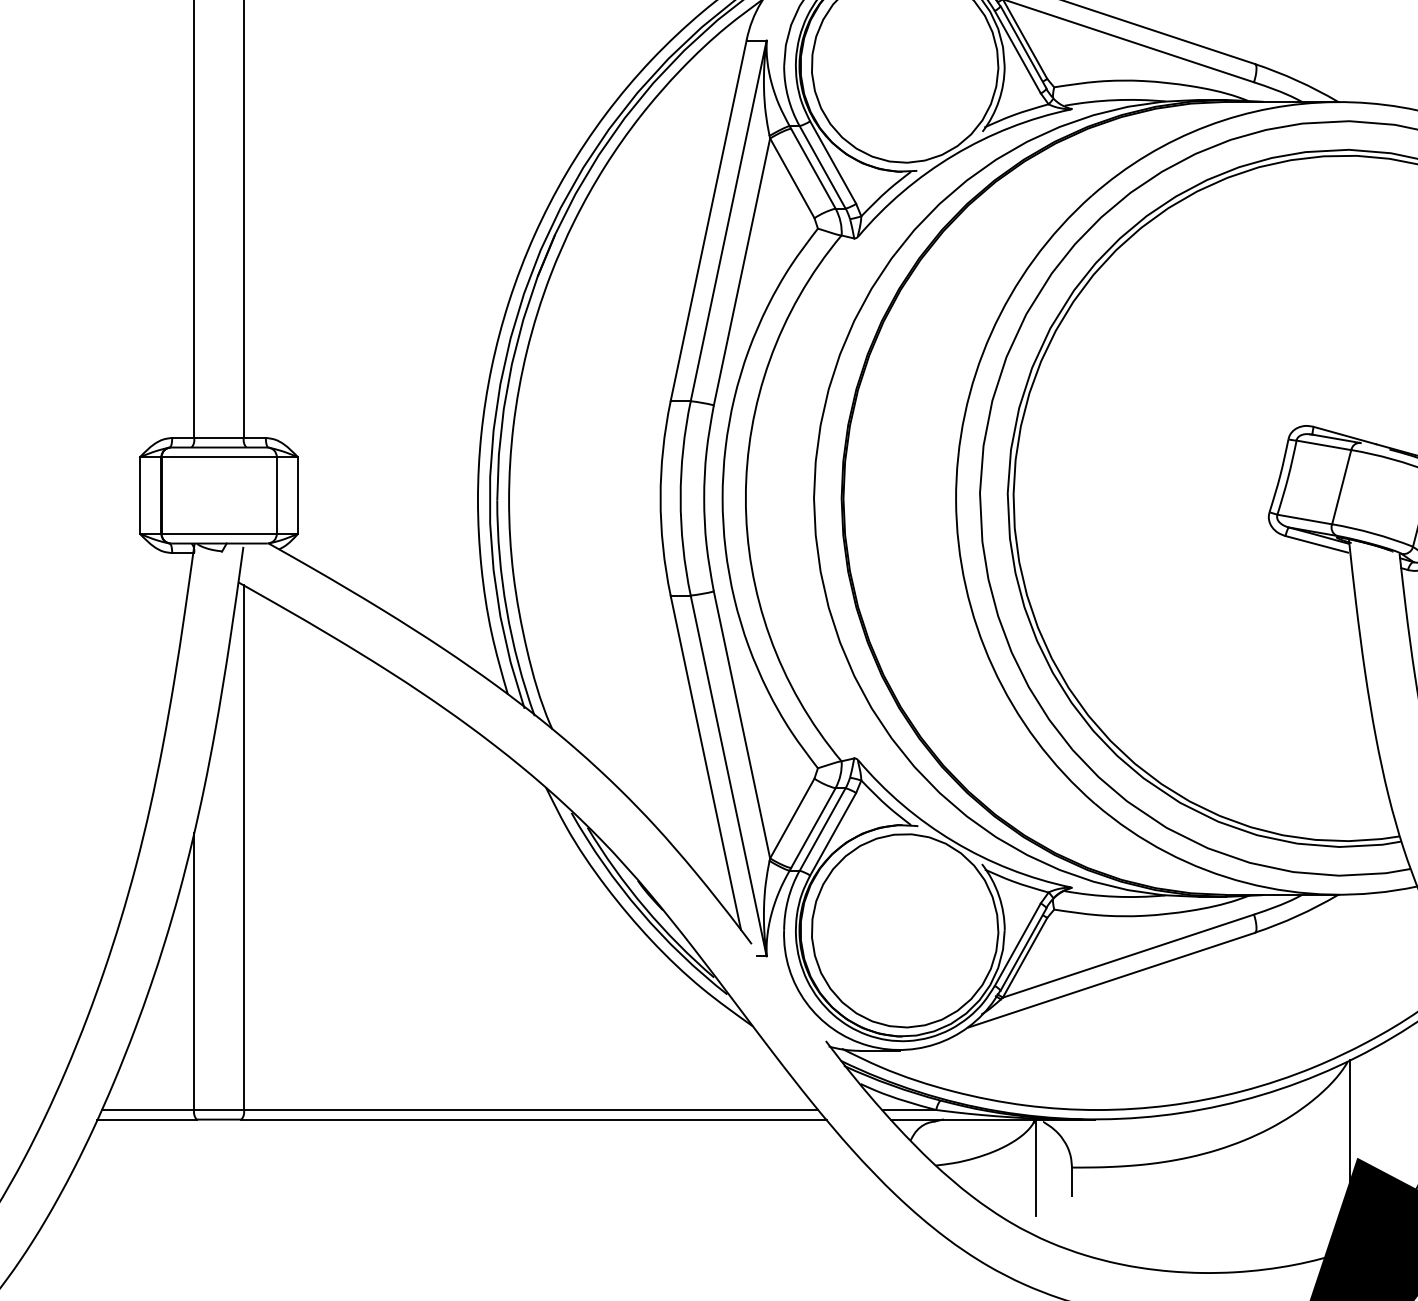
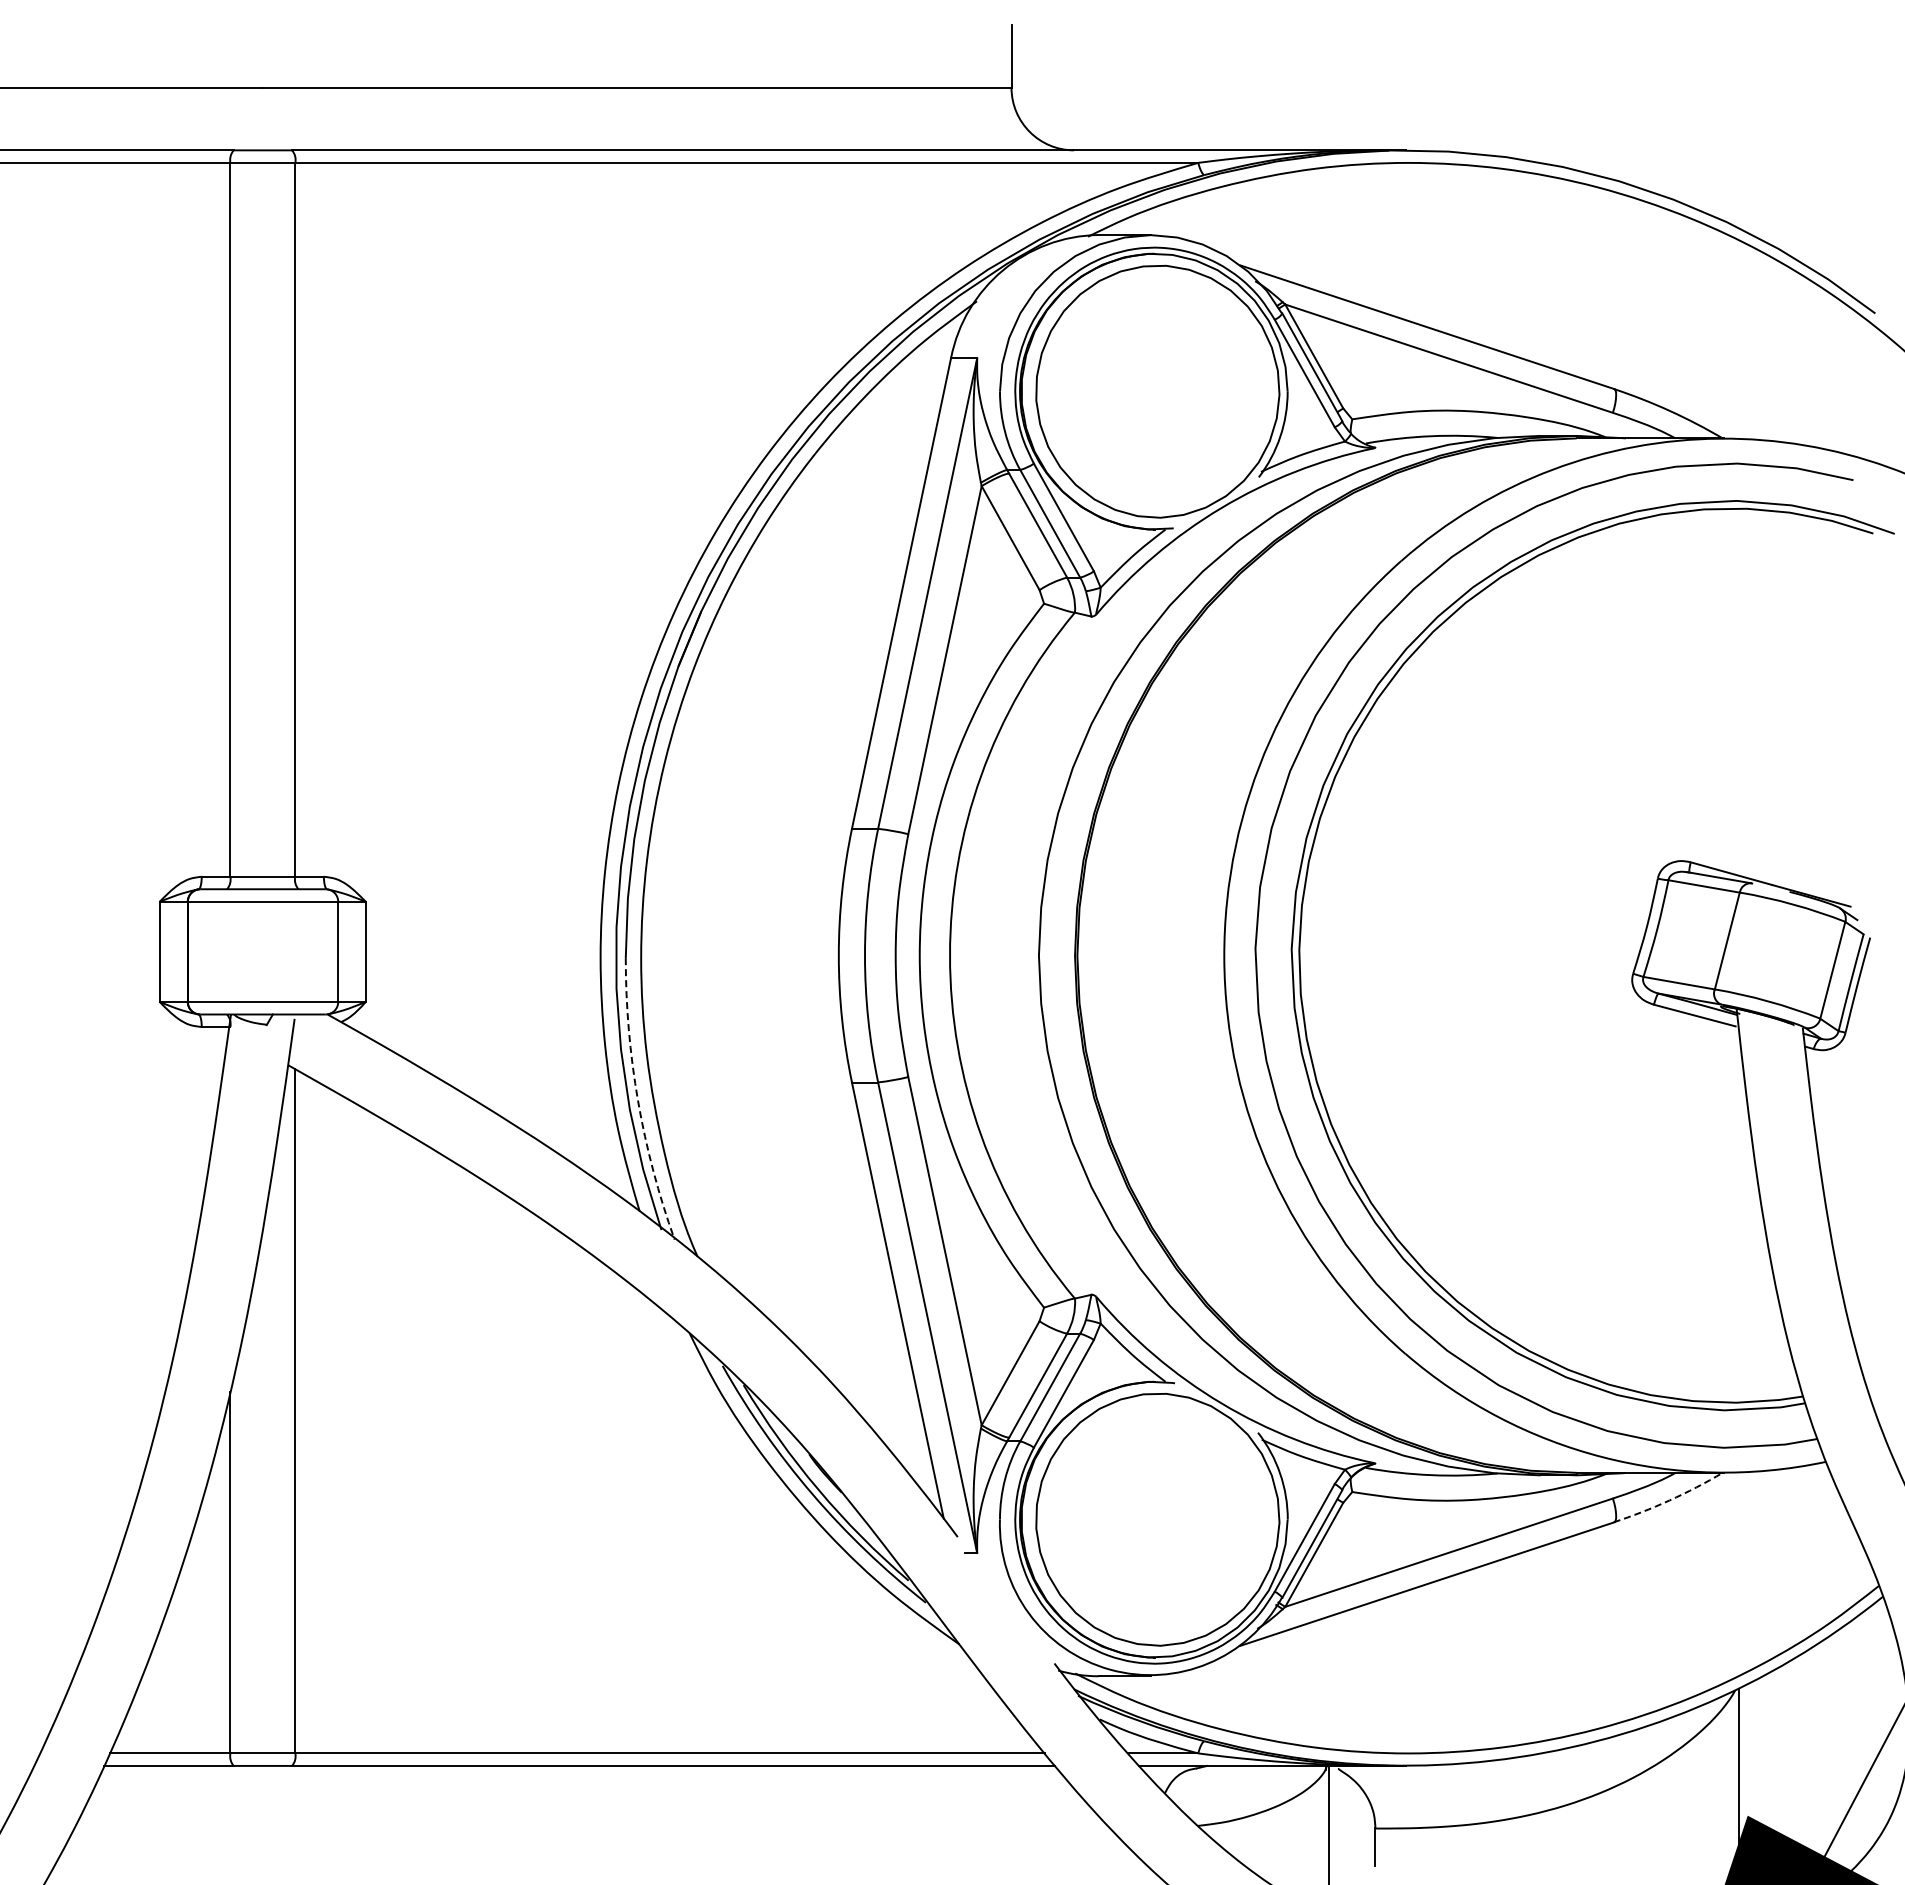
arc: (507, 610) -> (638, 1101), solid -> dashed
arc: (1297, 916) -> (1669, 1500), solid -> dashed

